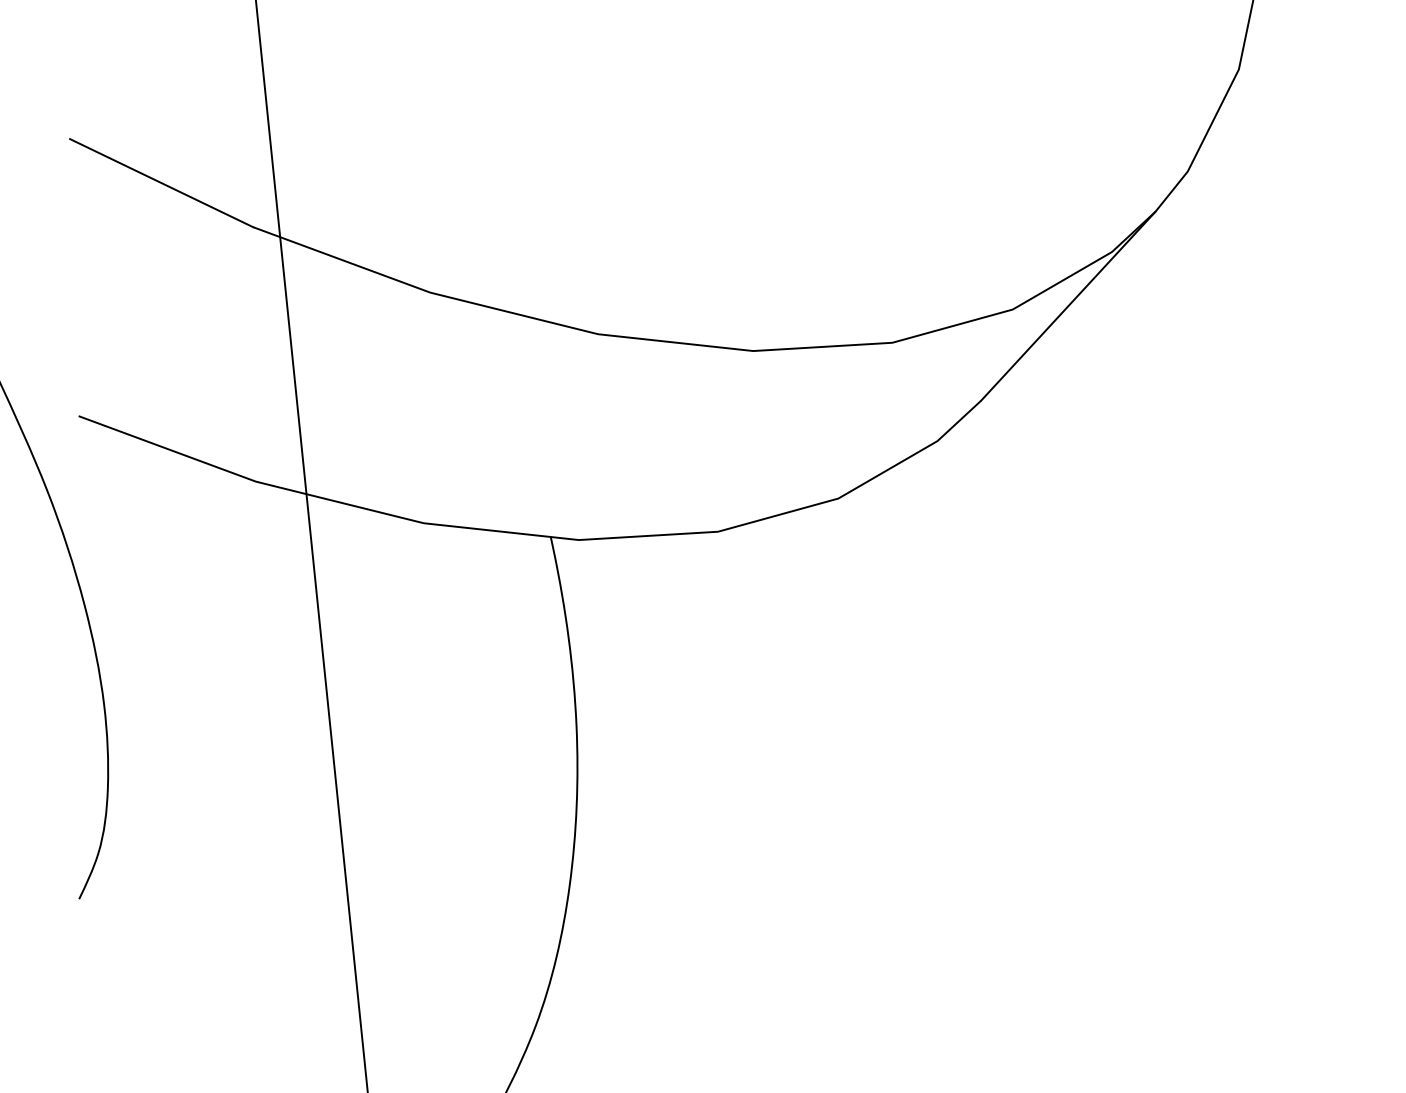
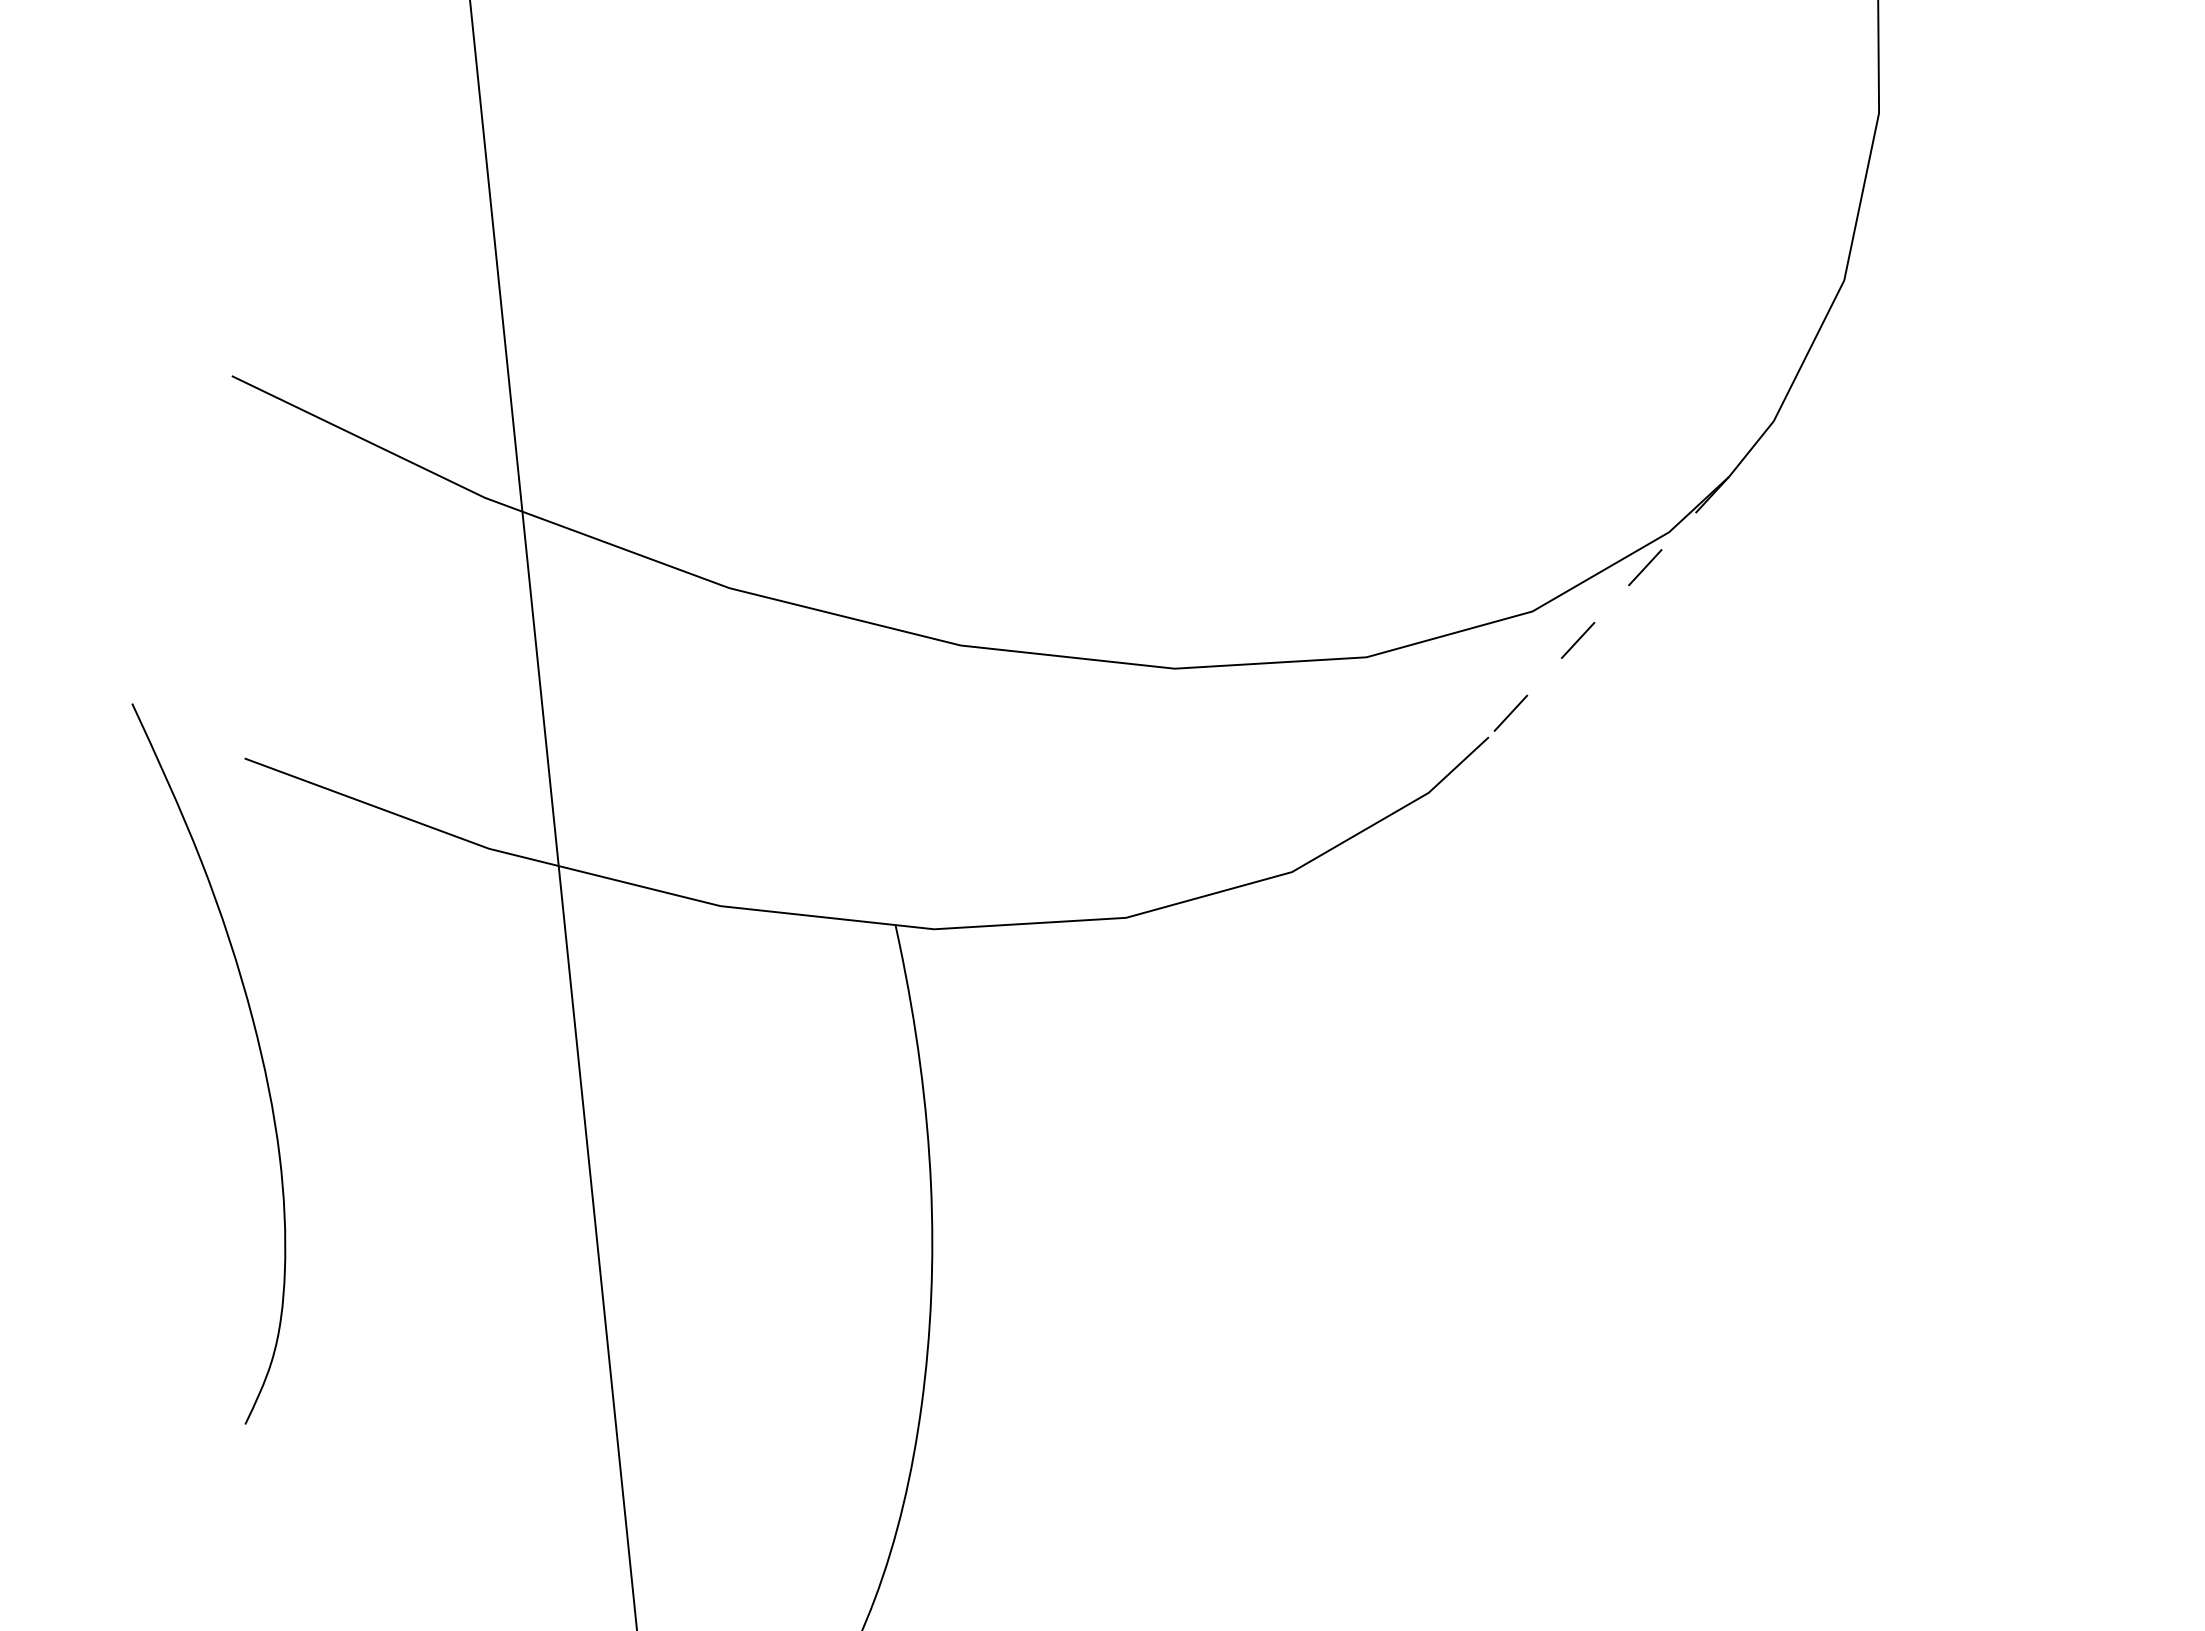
line: (1067, 306) -> (1608, 607), solid -> dashed

